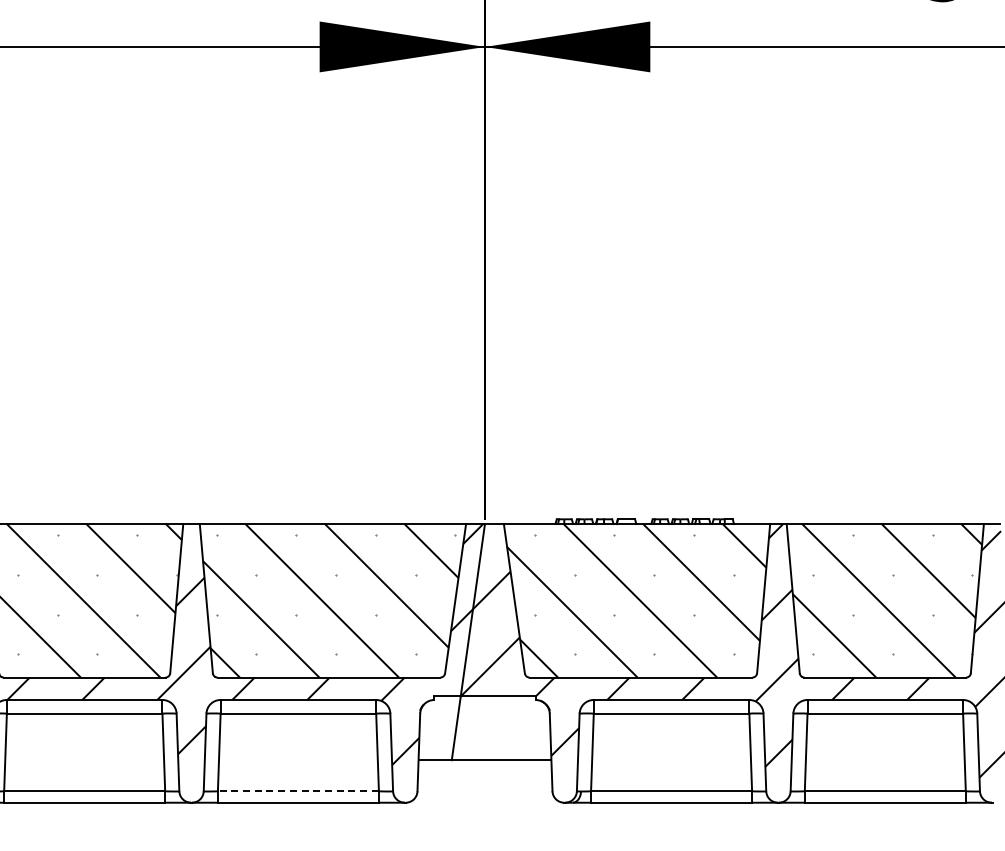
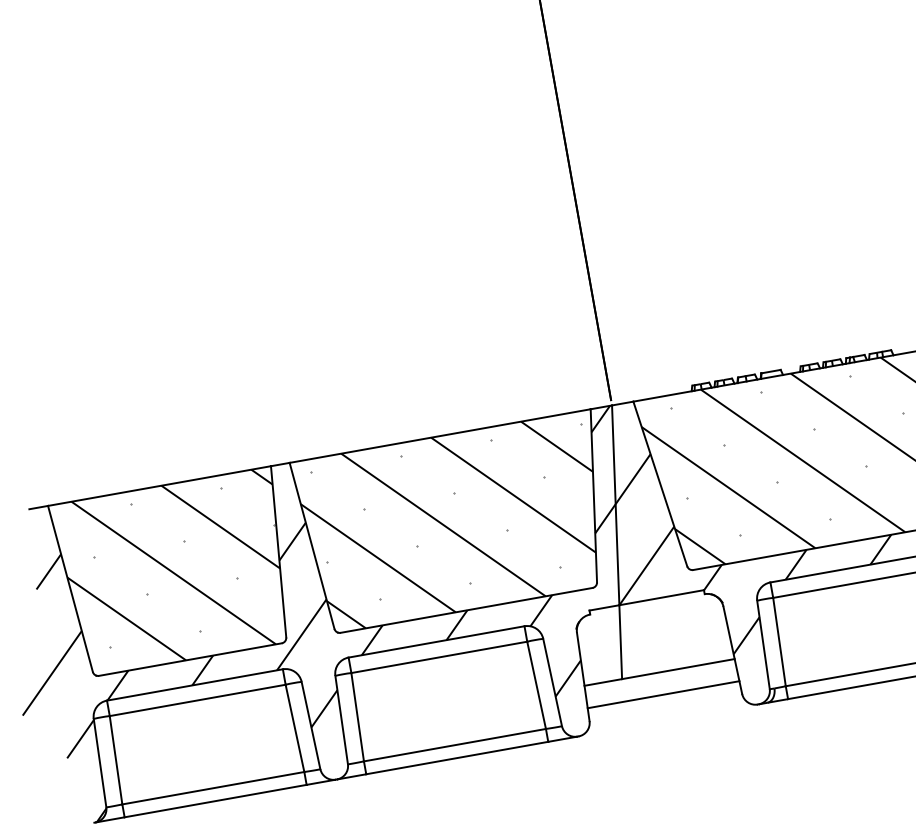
line: (484, 779) -> (662, 694), added
line: (298, 791) -> (455, 745), dashed -> solid

